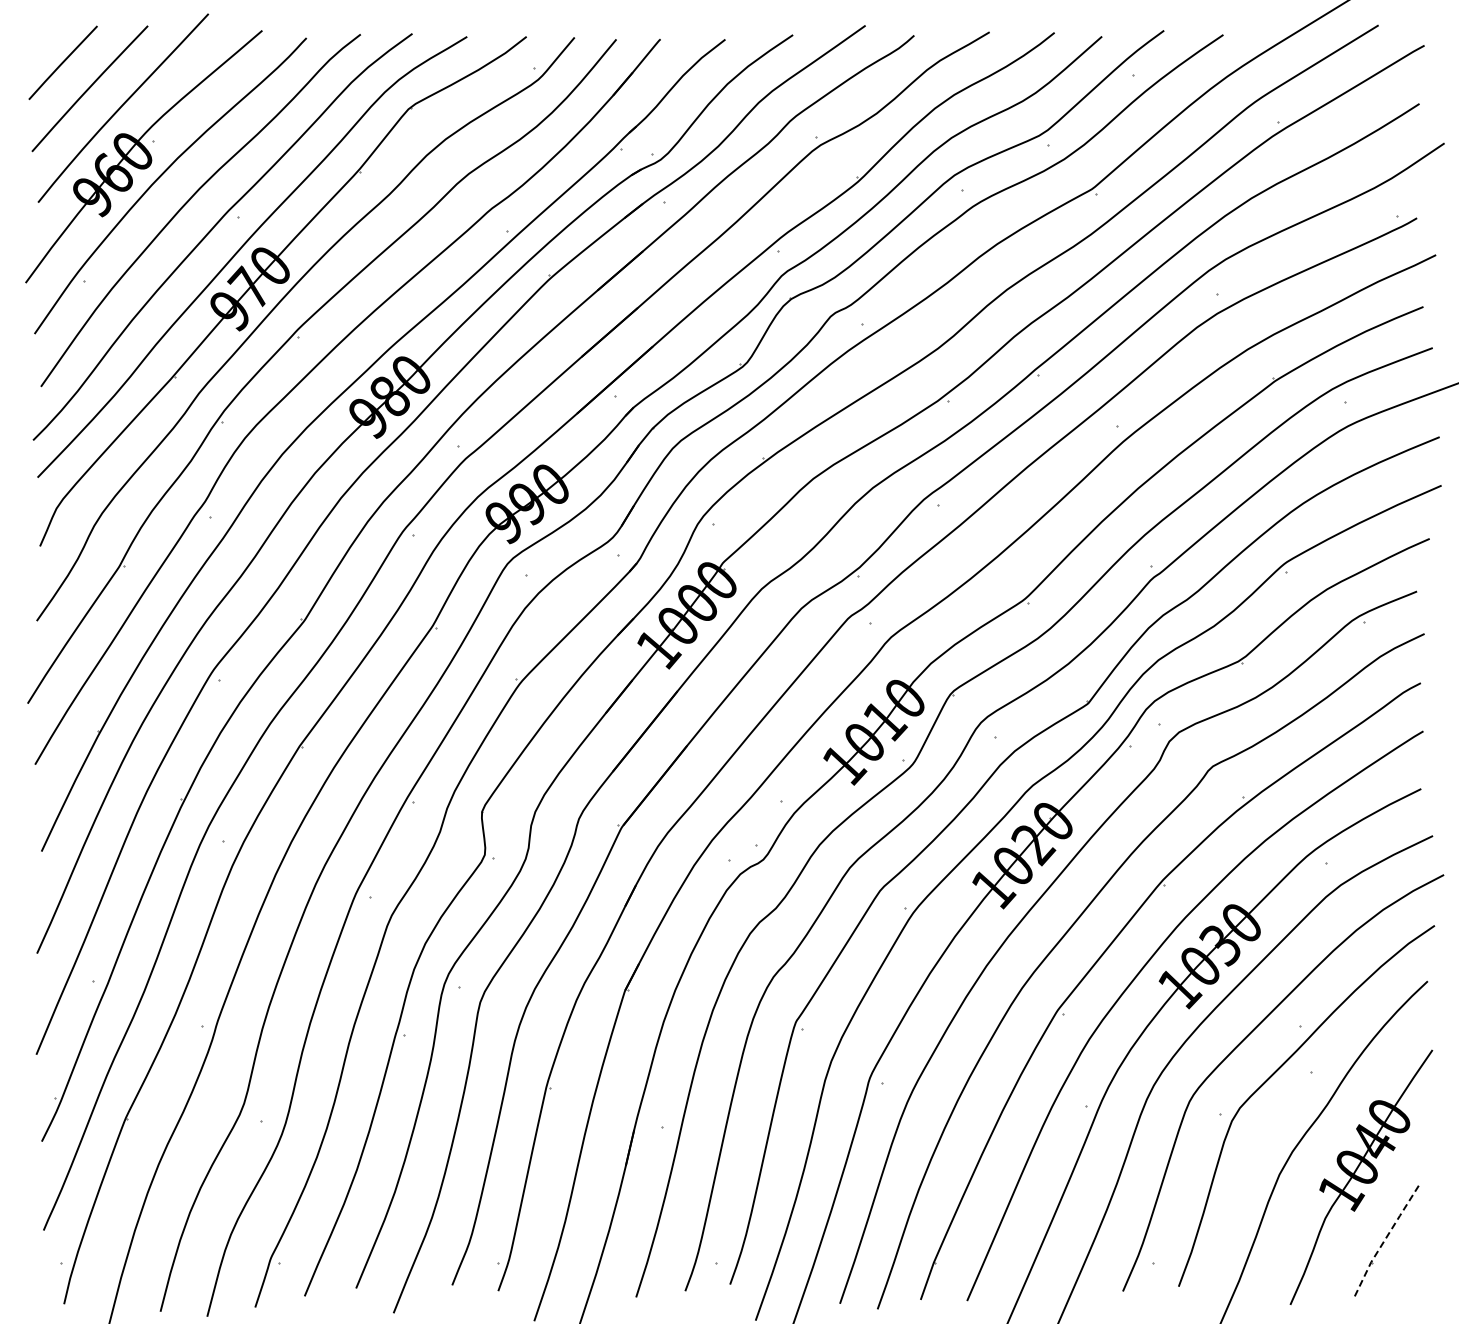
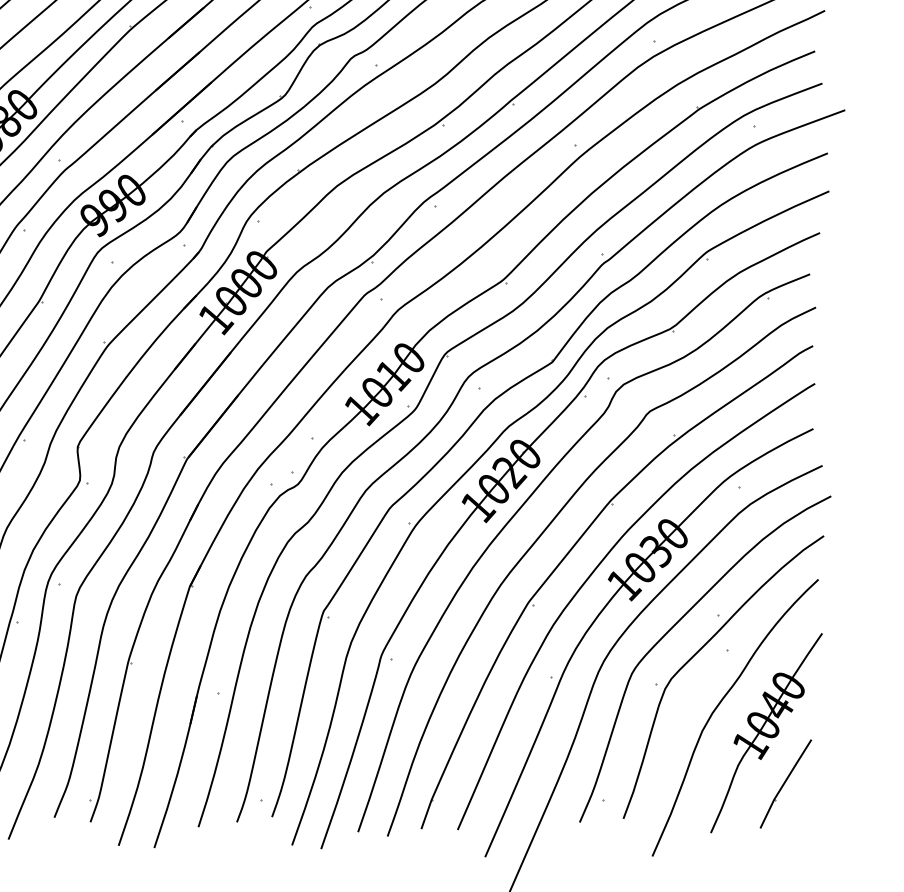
line: (1384, 1241) -> (784, 783), dashed -> solid

